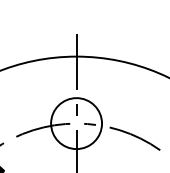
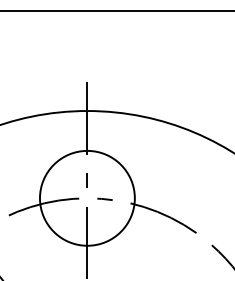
circle: (75, 122) -> (86, 197), size x1.43

